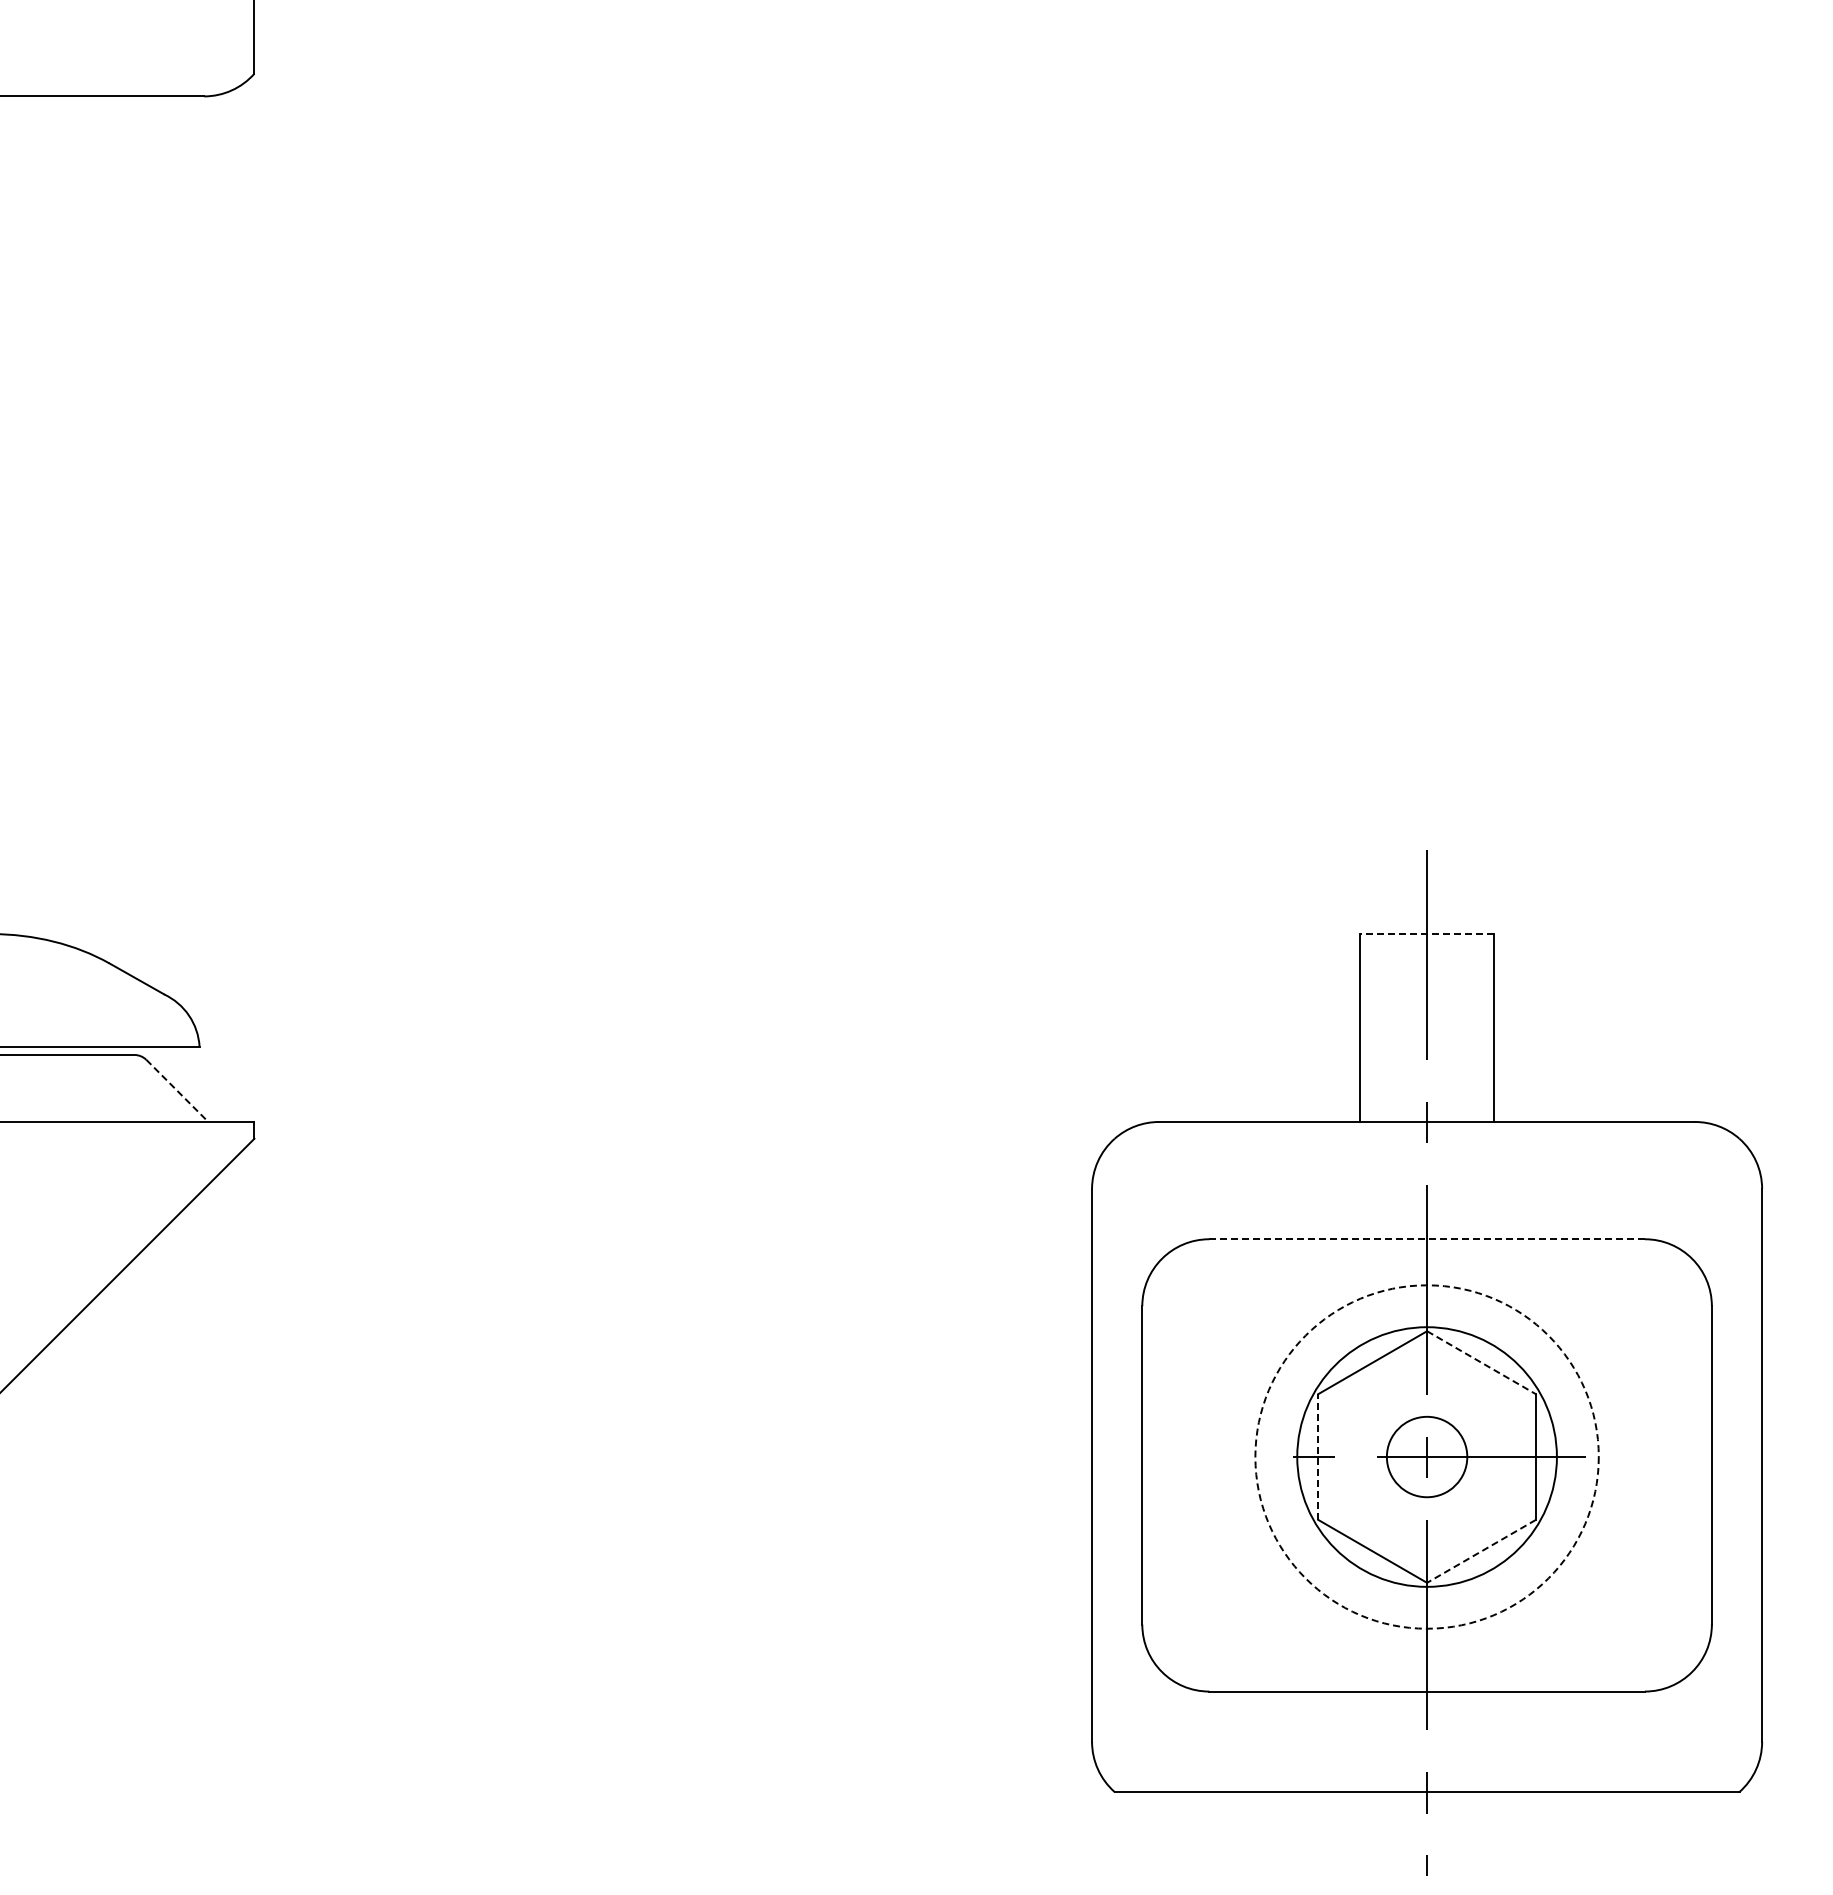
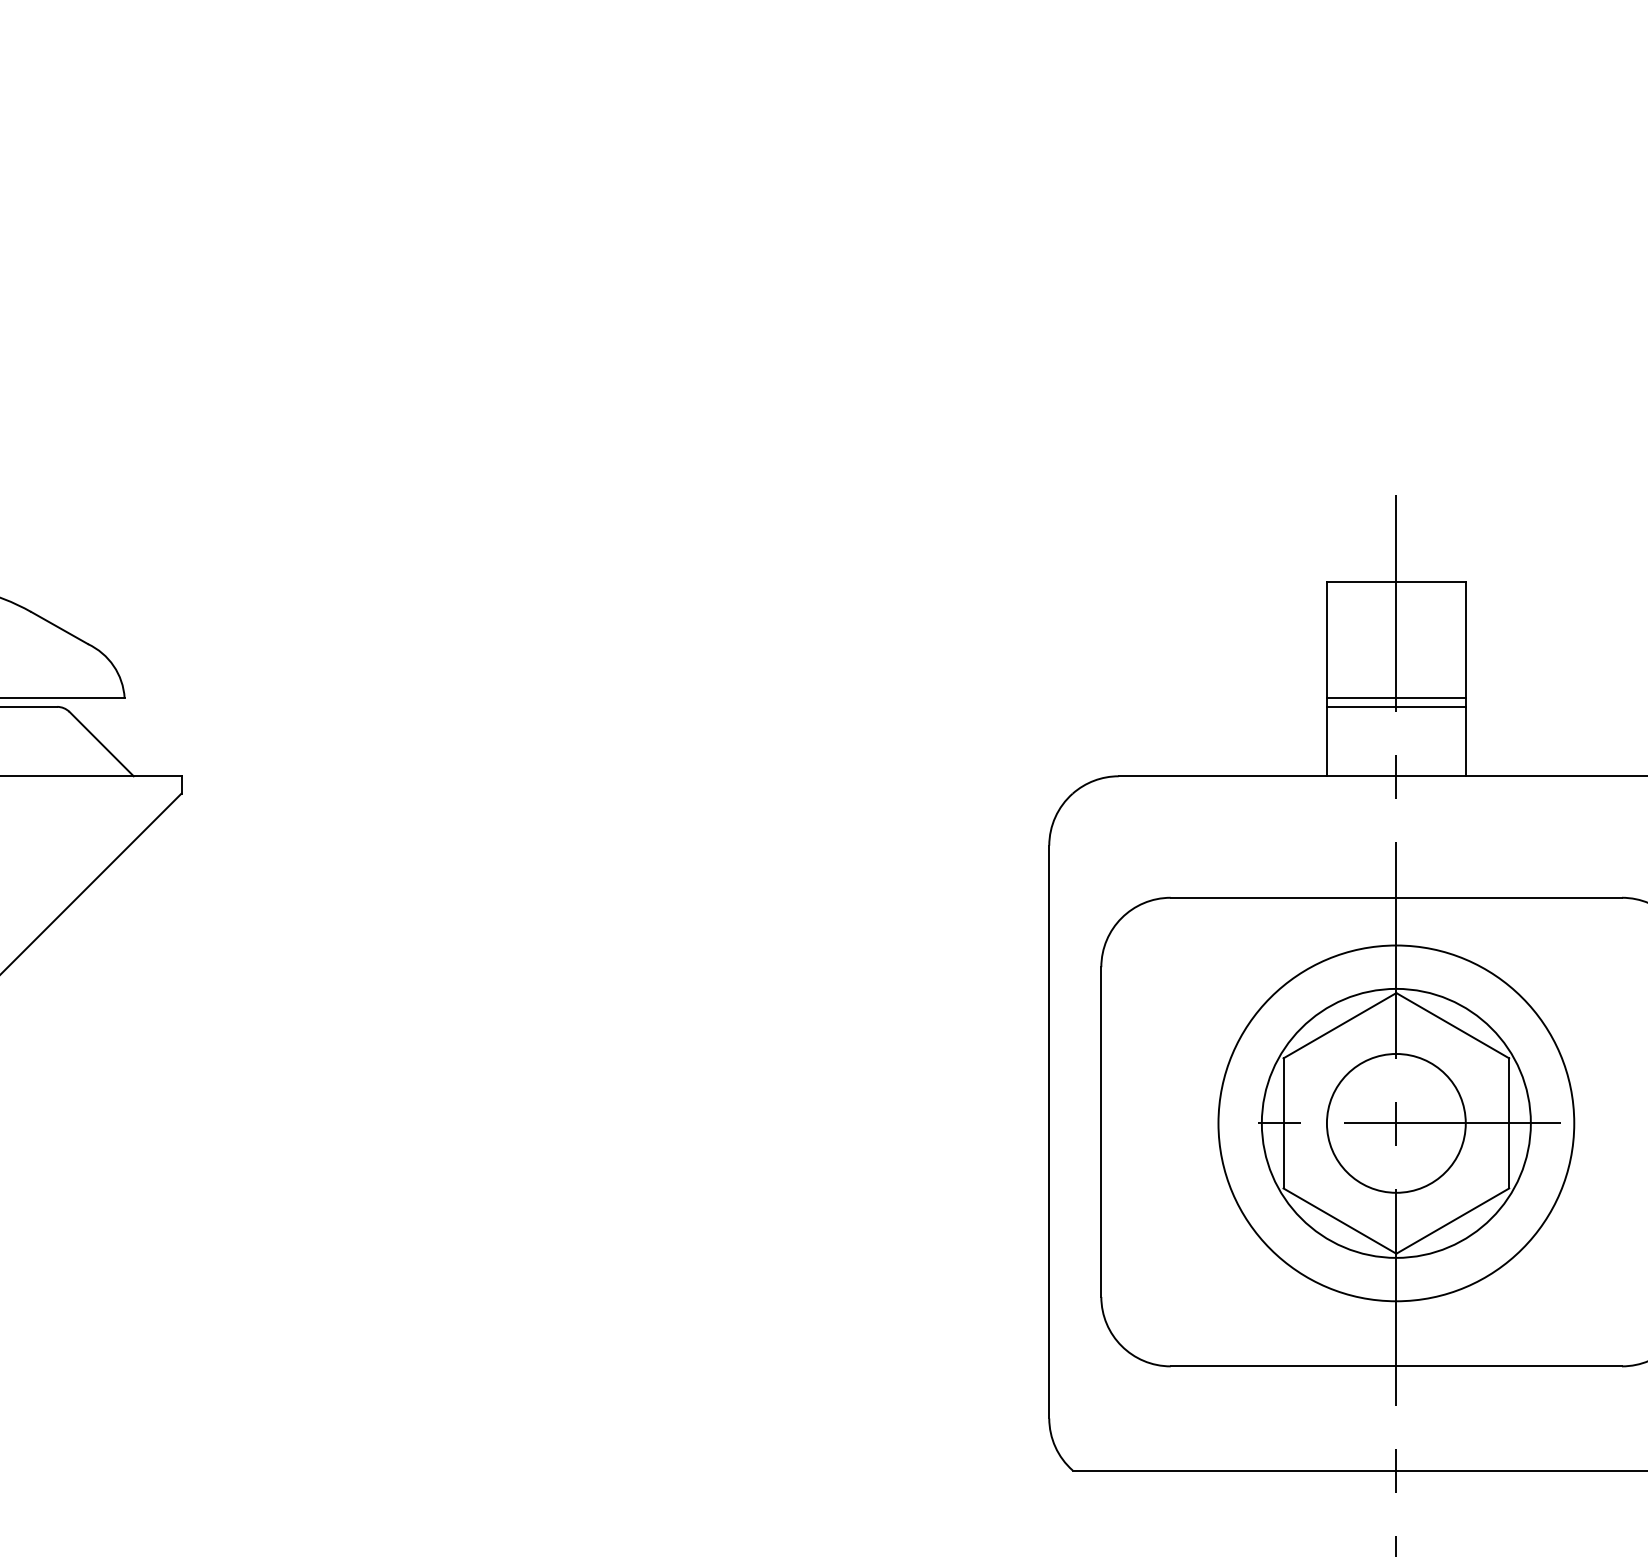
line: (1426, 934) -> (1395, 582), dashed -> solid
line: (1427, 1046) -> (1396, 698), added
line: (1427, 1054) -> (1396, 706), added
line: (177, 1090) -> (101, 743), dashed -> solid
line: (1427, 1239) -> (1396, 898), dashed -> solid
line: (1481, 1362) -> (1452, 1025), dashed -> solid
circle: (1426, 1456) -> (1395, 1122), dashed -> solid
line: (1318, 1457) -> (1283, 1123), dashed -> solid
circle: (1427, 1457) -> (1396, 1123), size x1.67
line: (1481, 1551) -> (1452, 1221), dashed -> solid

